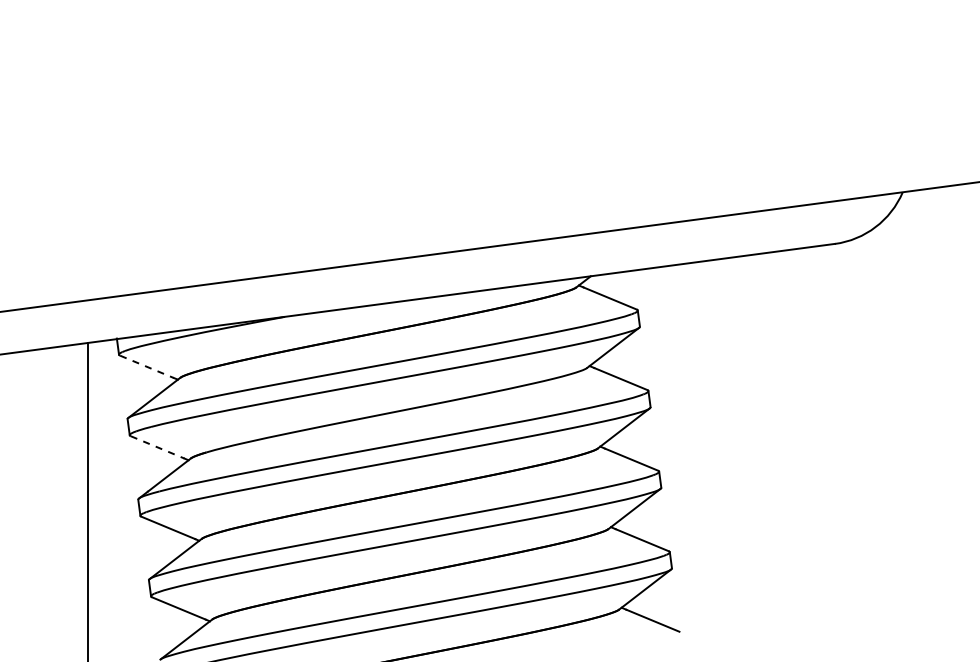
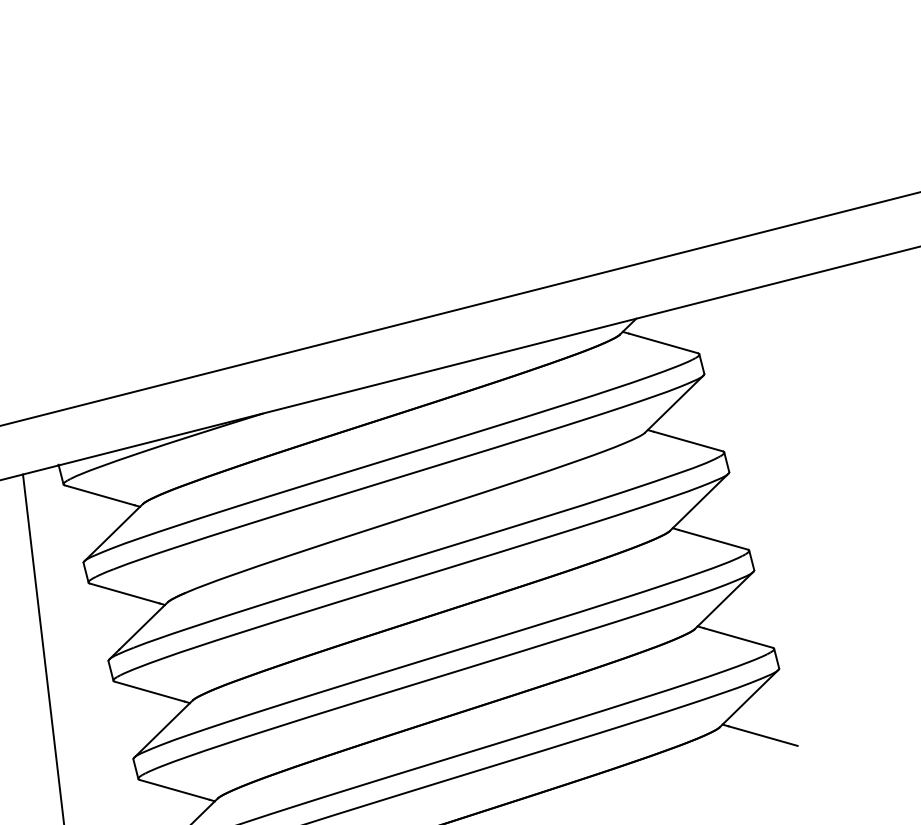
line: (147, 367) -> (100, 496), dashed -> solid
line: (158, 447) -> (125, 593), dashed -> solid

